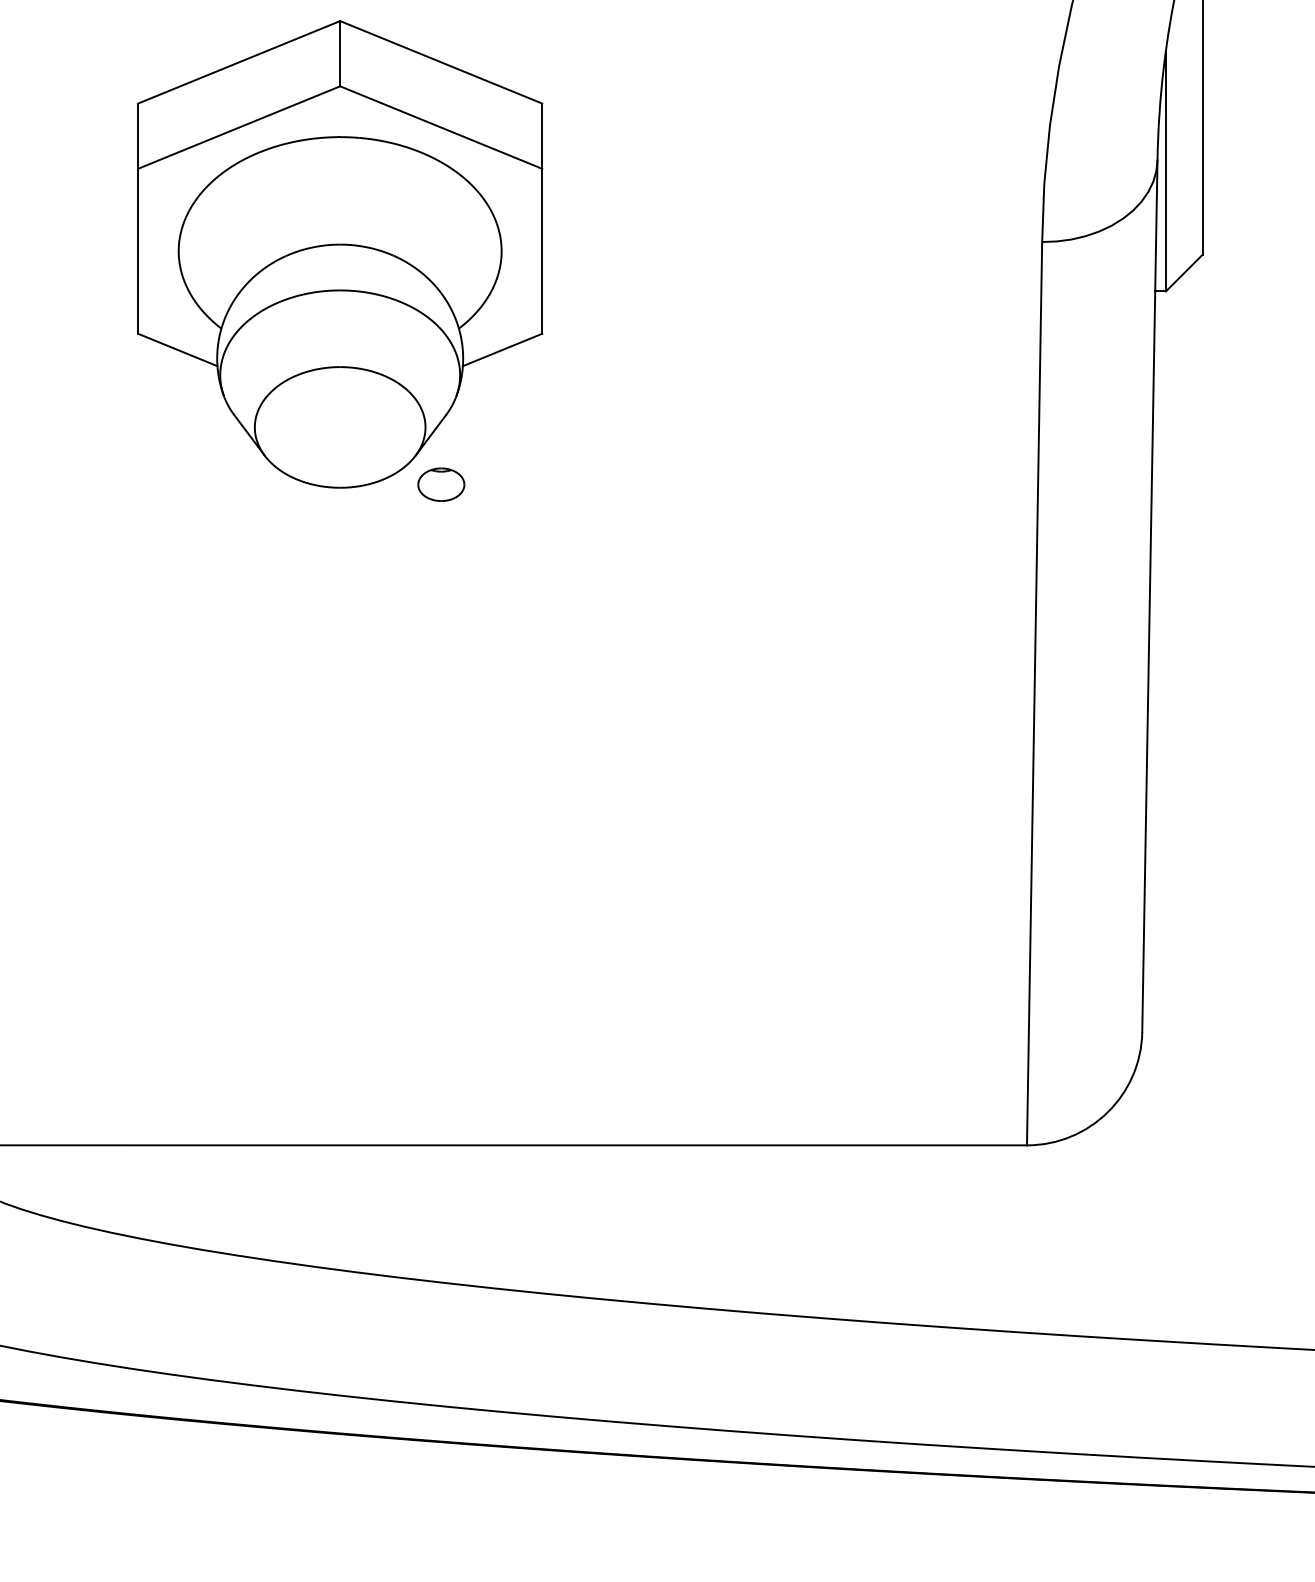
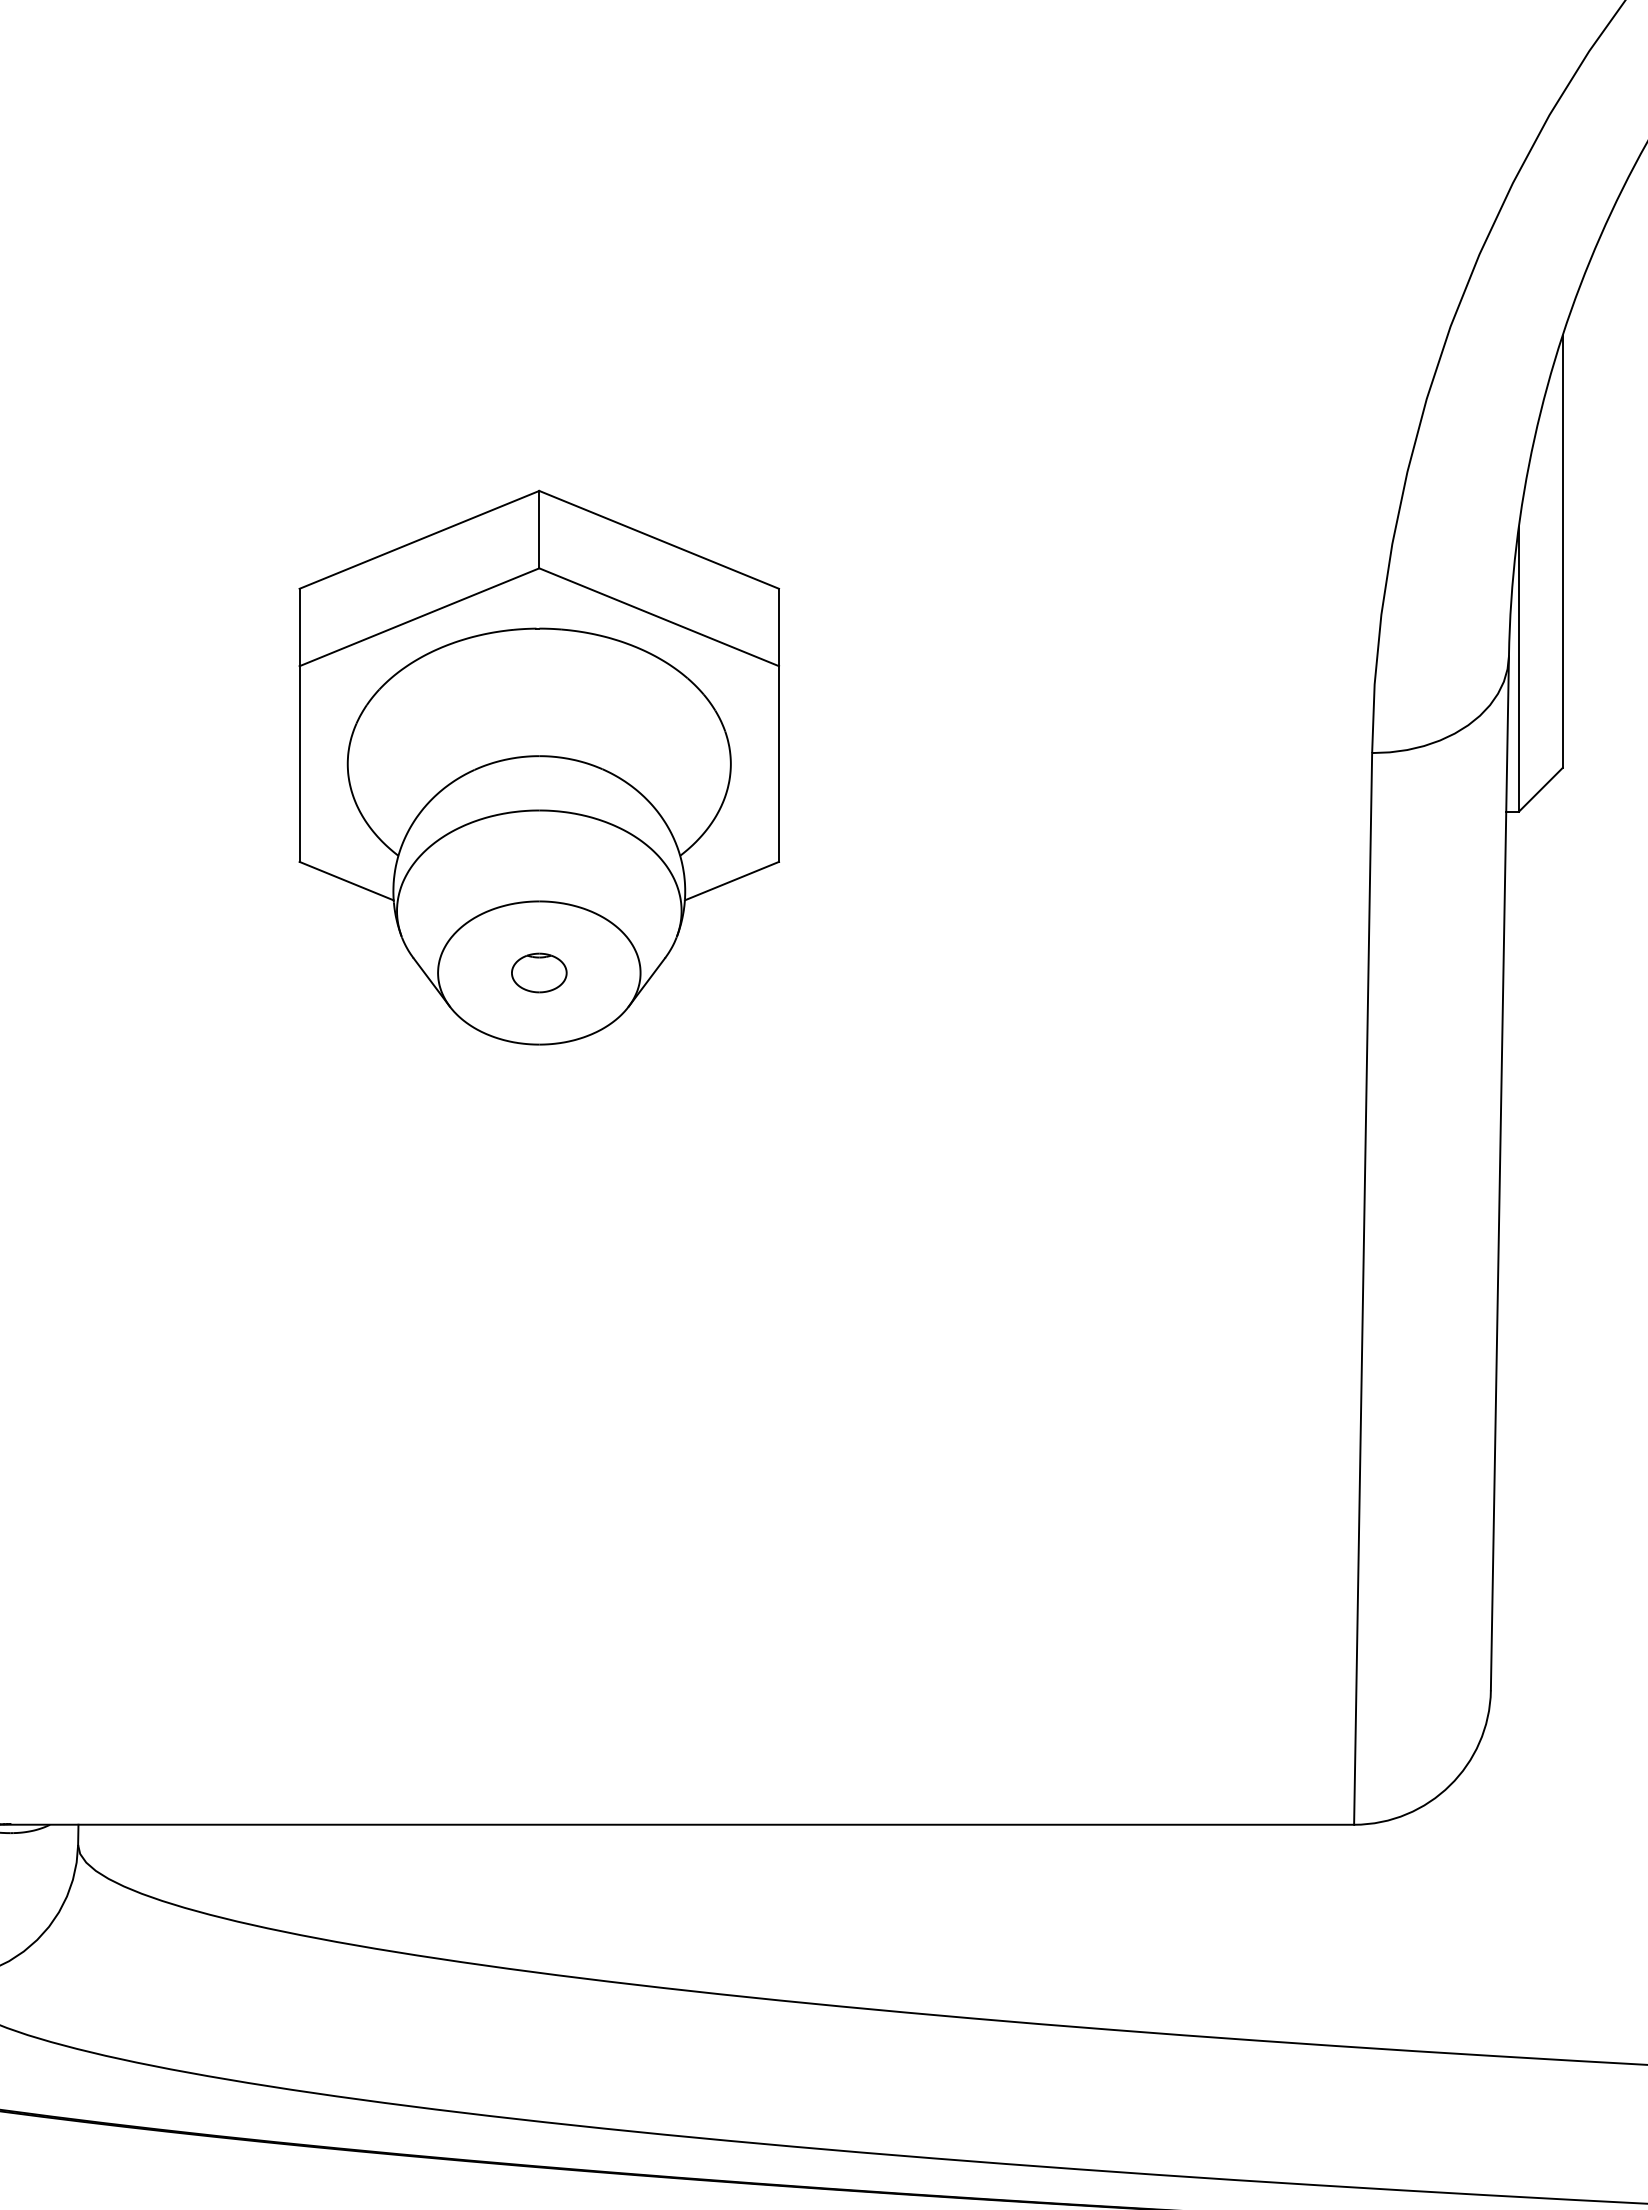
part: (441, 484) -> (539, 972), moved

